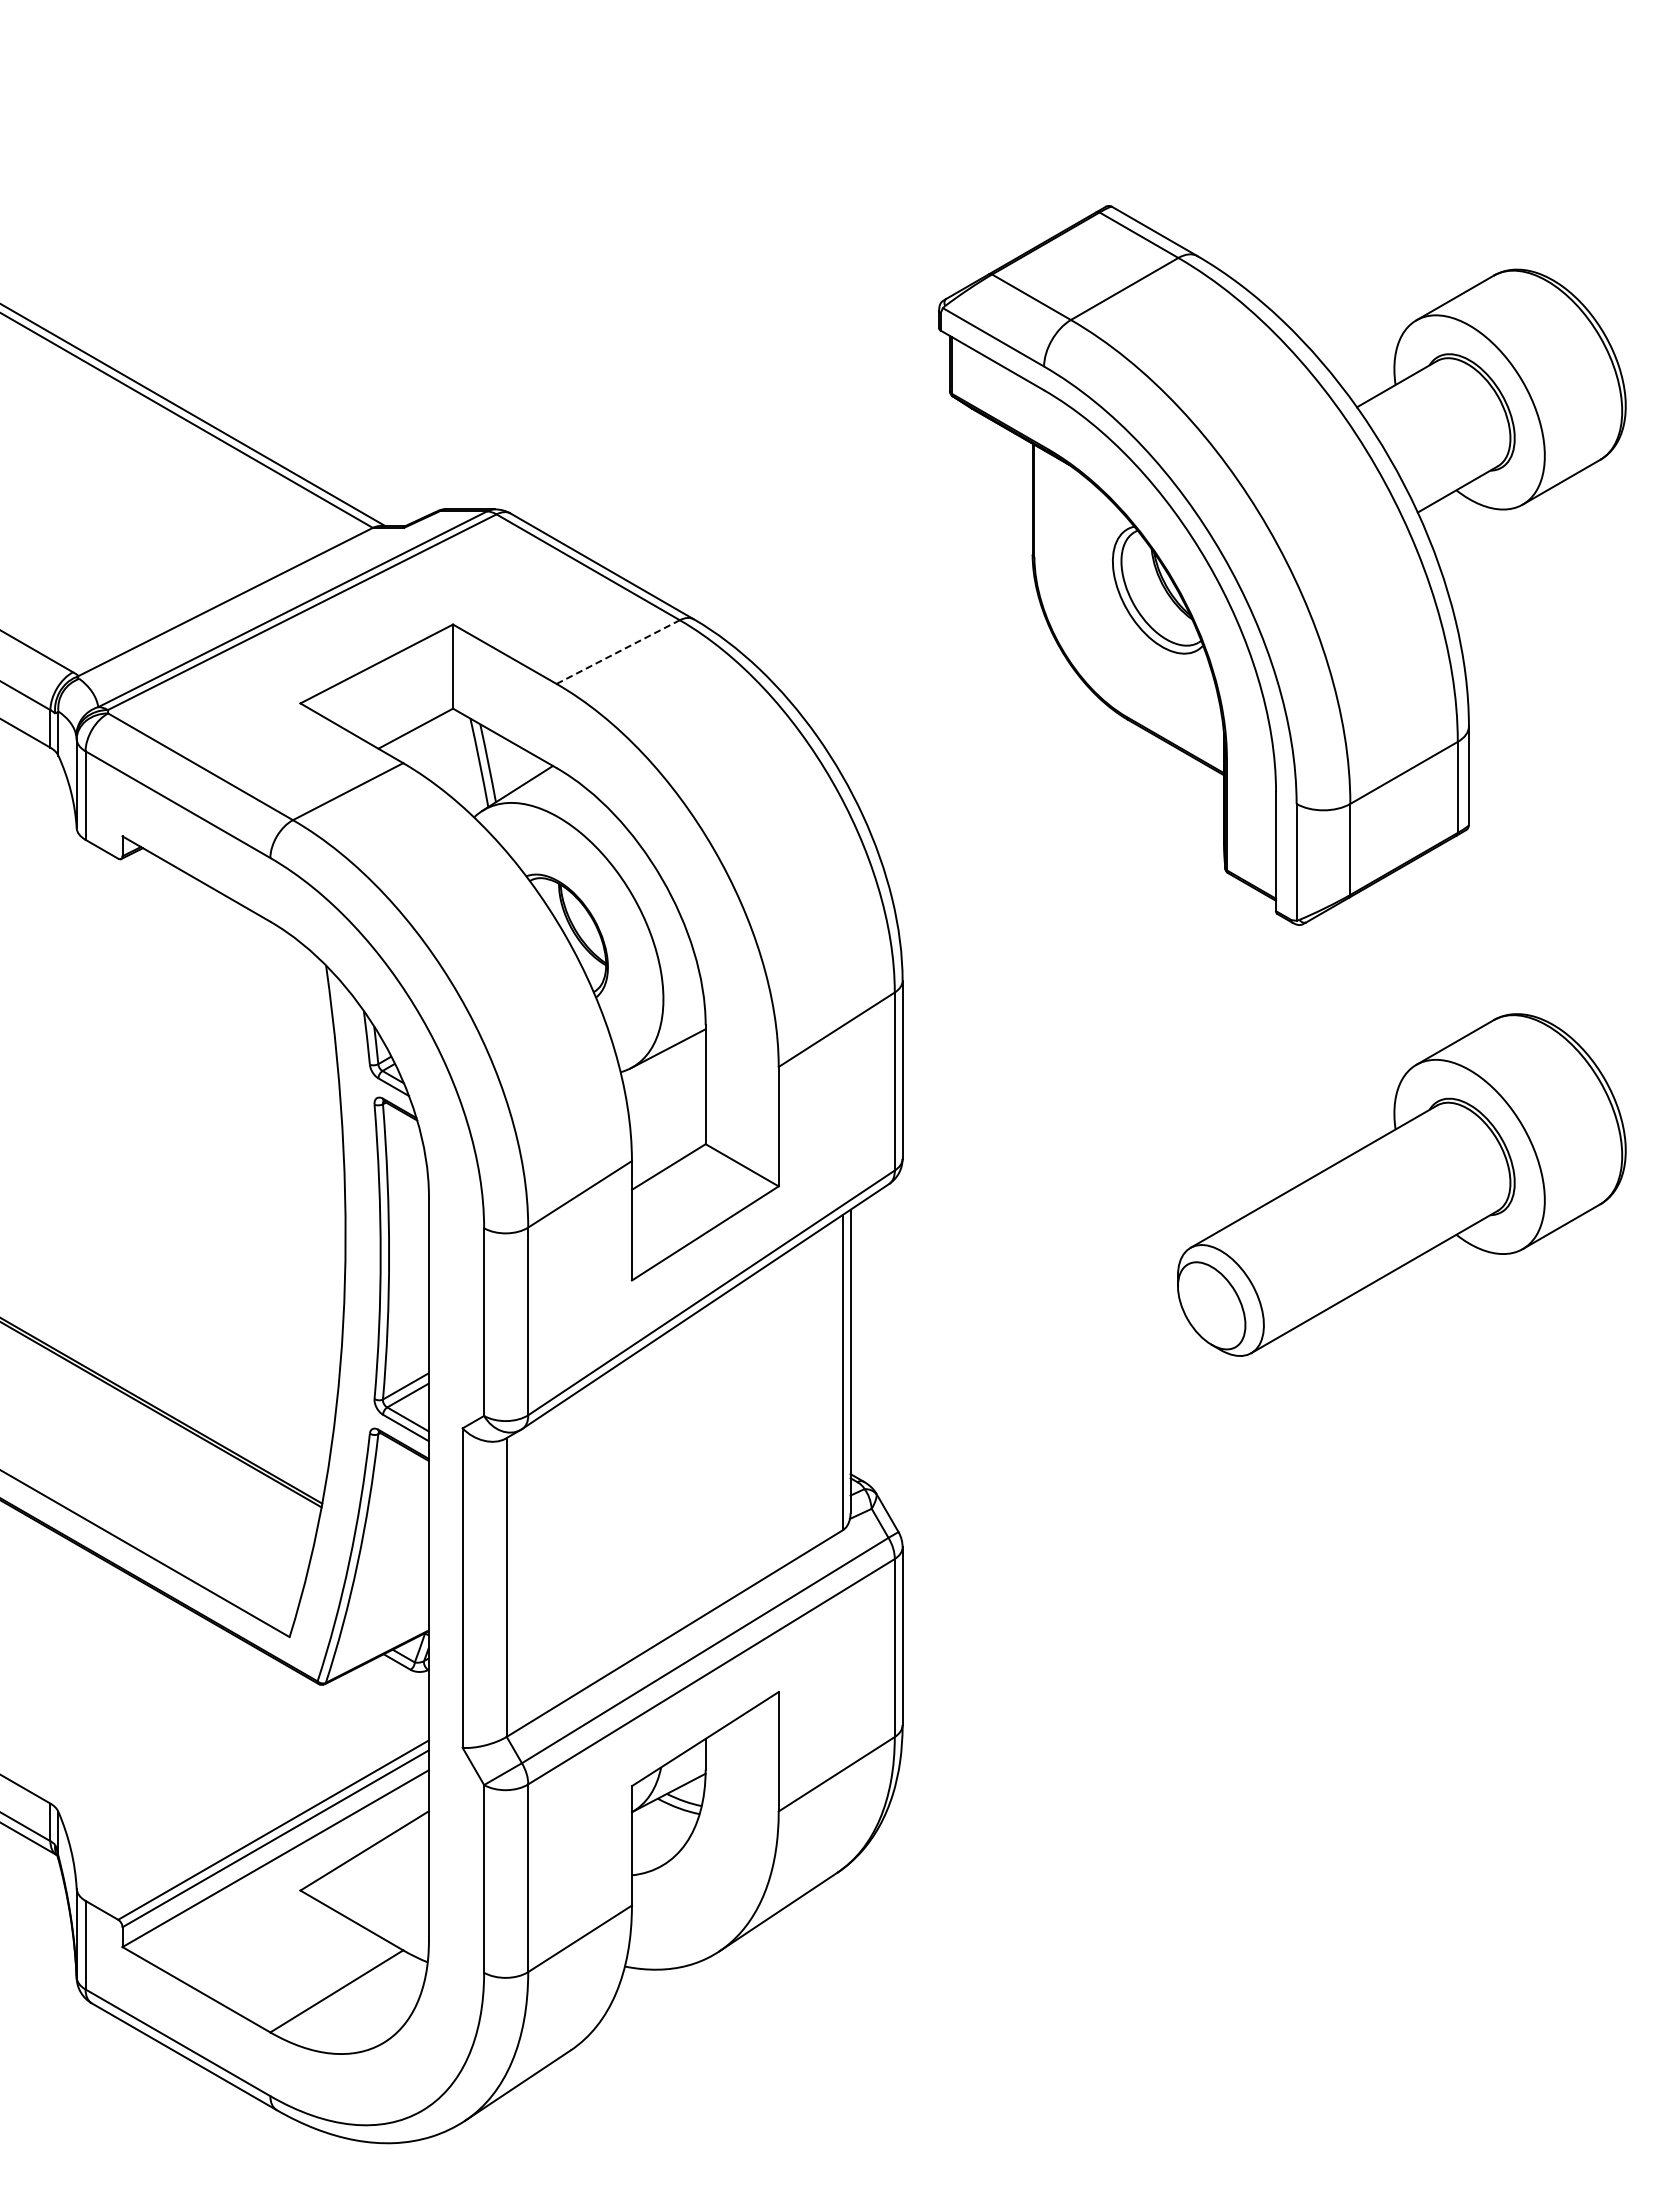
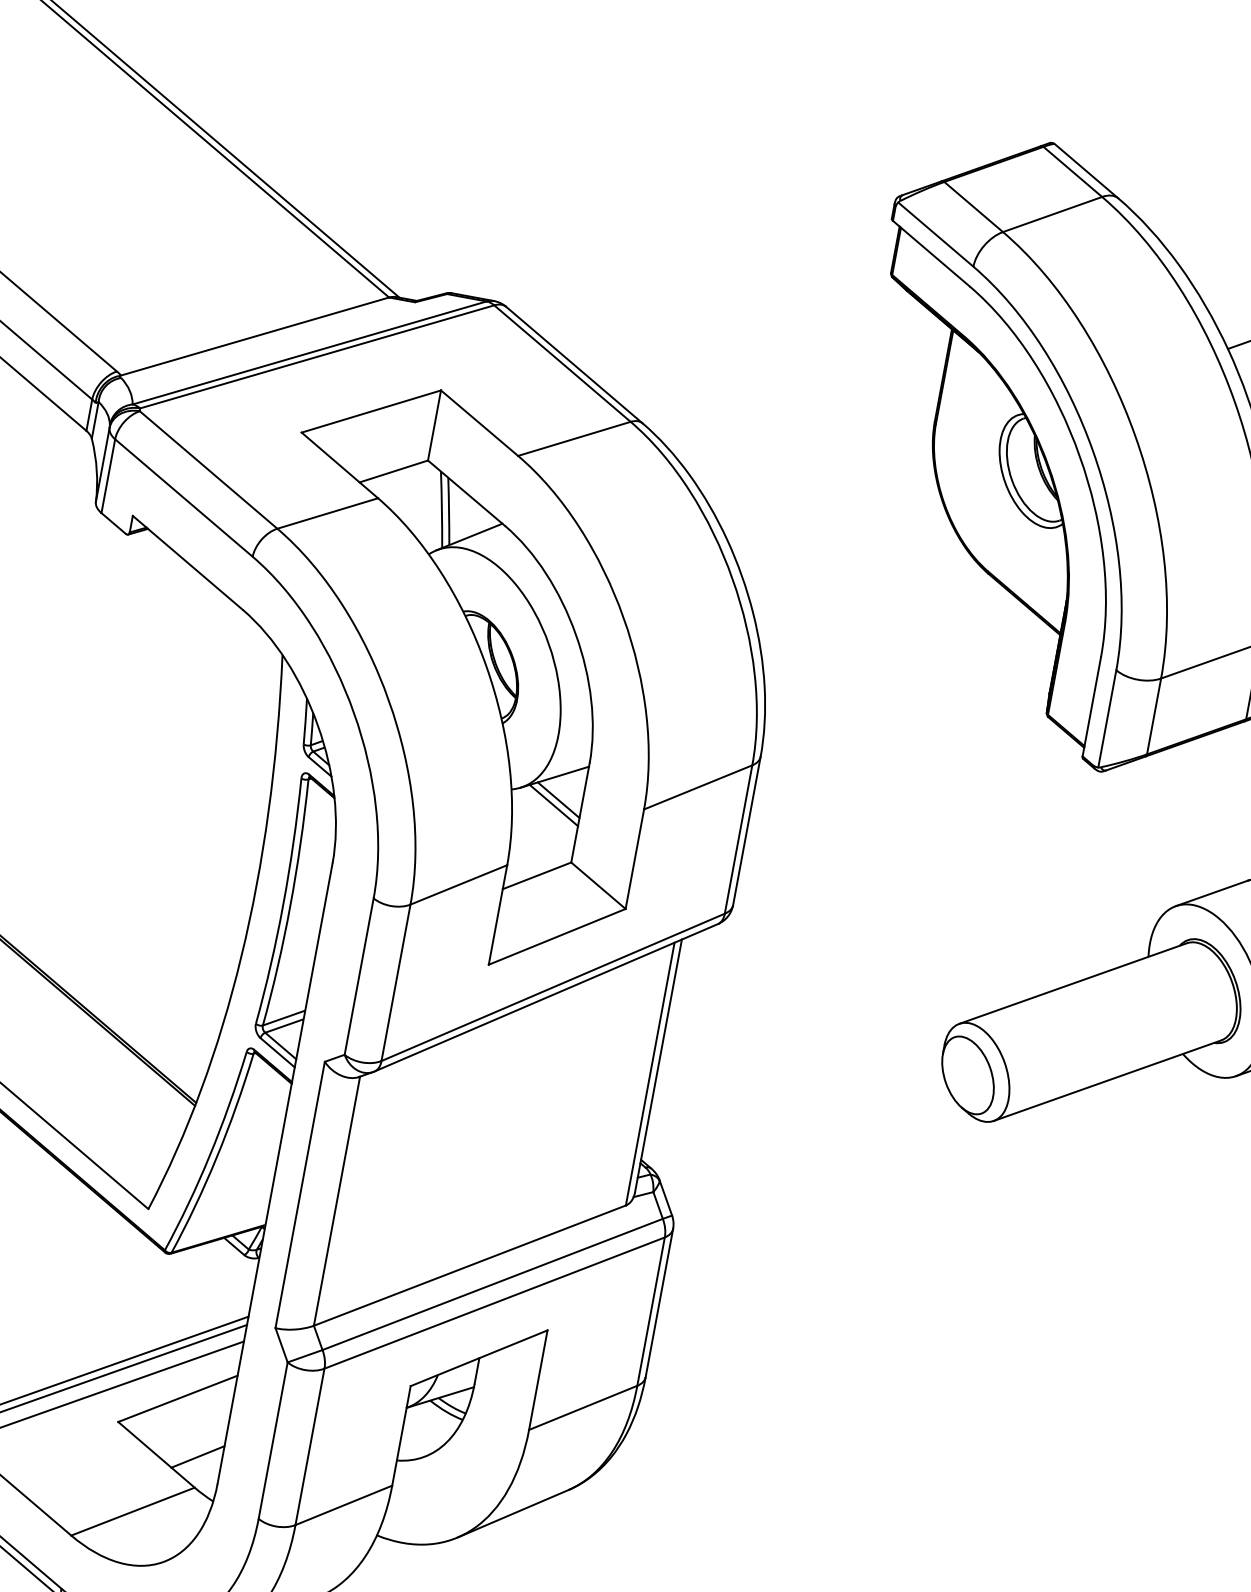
line: (618, 651) -> (574, 438), dashed -> solid
line: (677, 1074) -> (558, 800), added
line: (672, 1081) -> (553, 805), added
line: (399, 1913) -> (197, 1456), added

